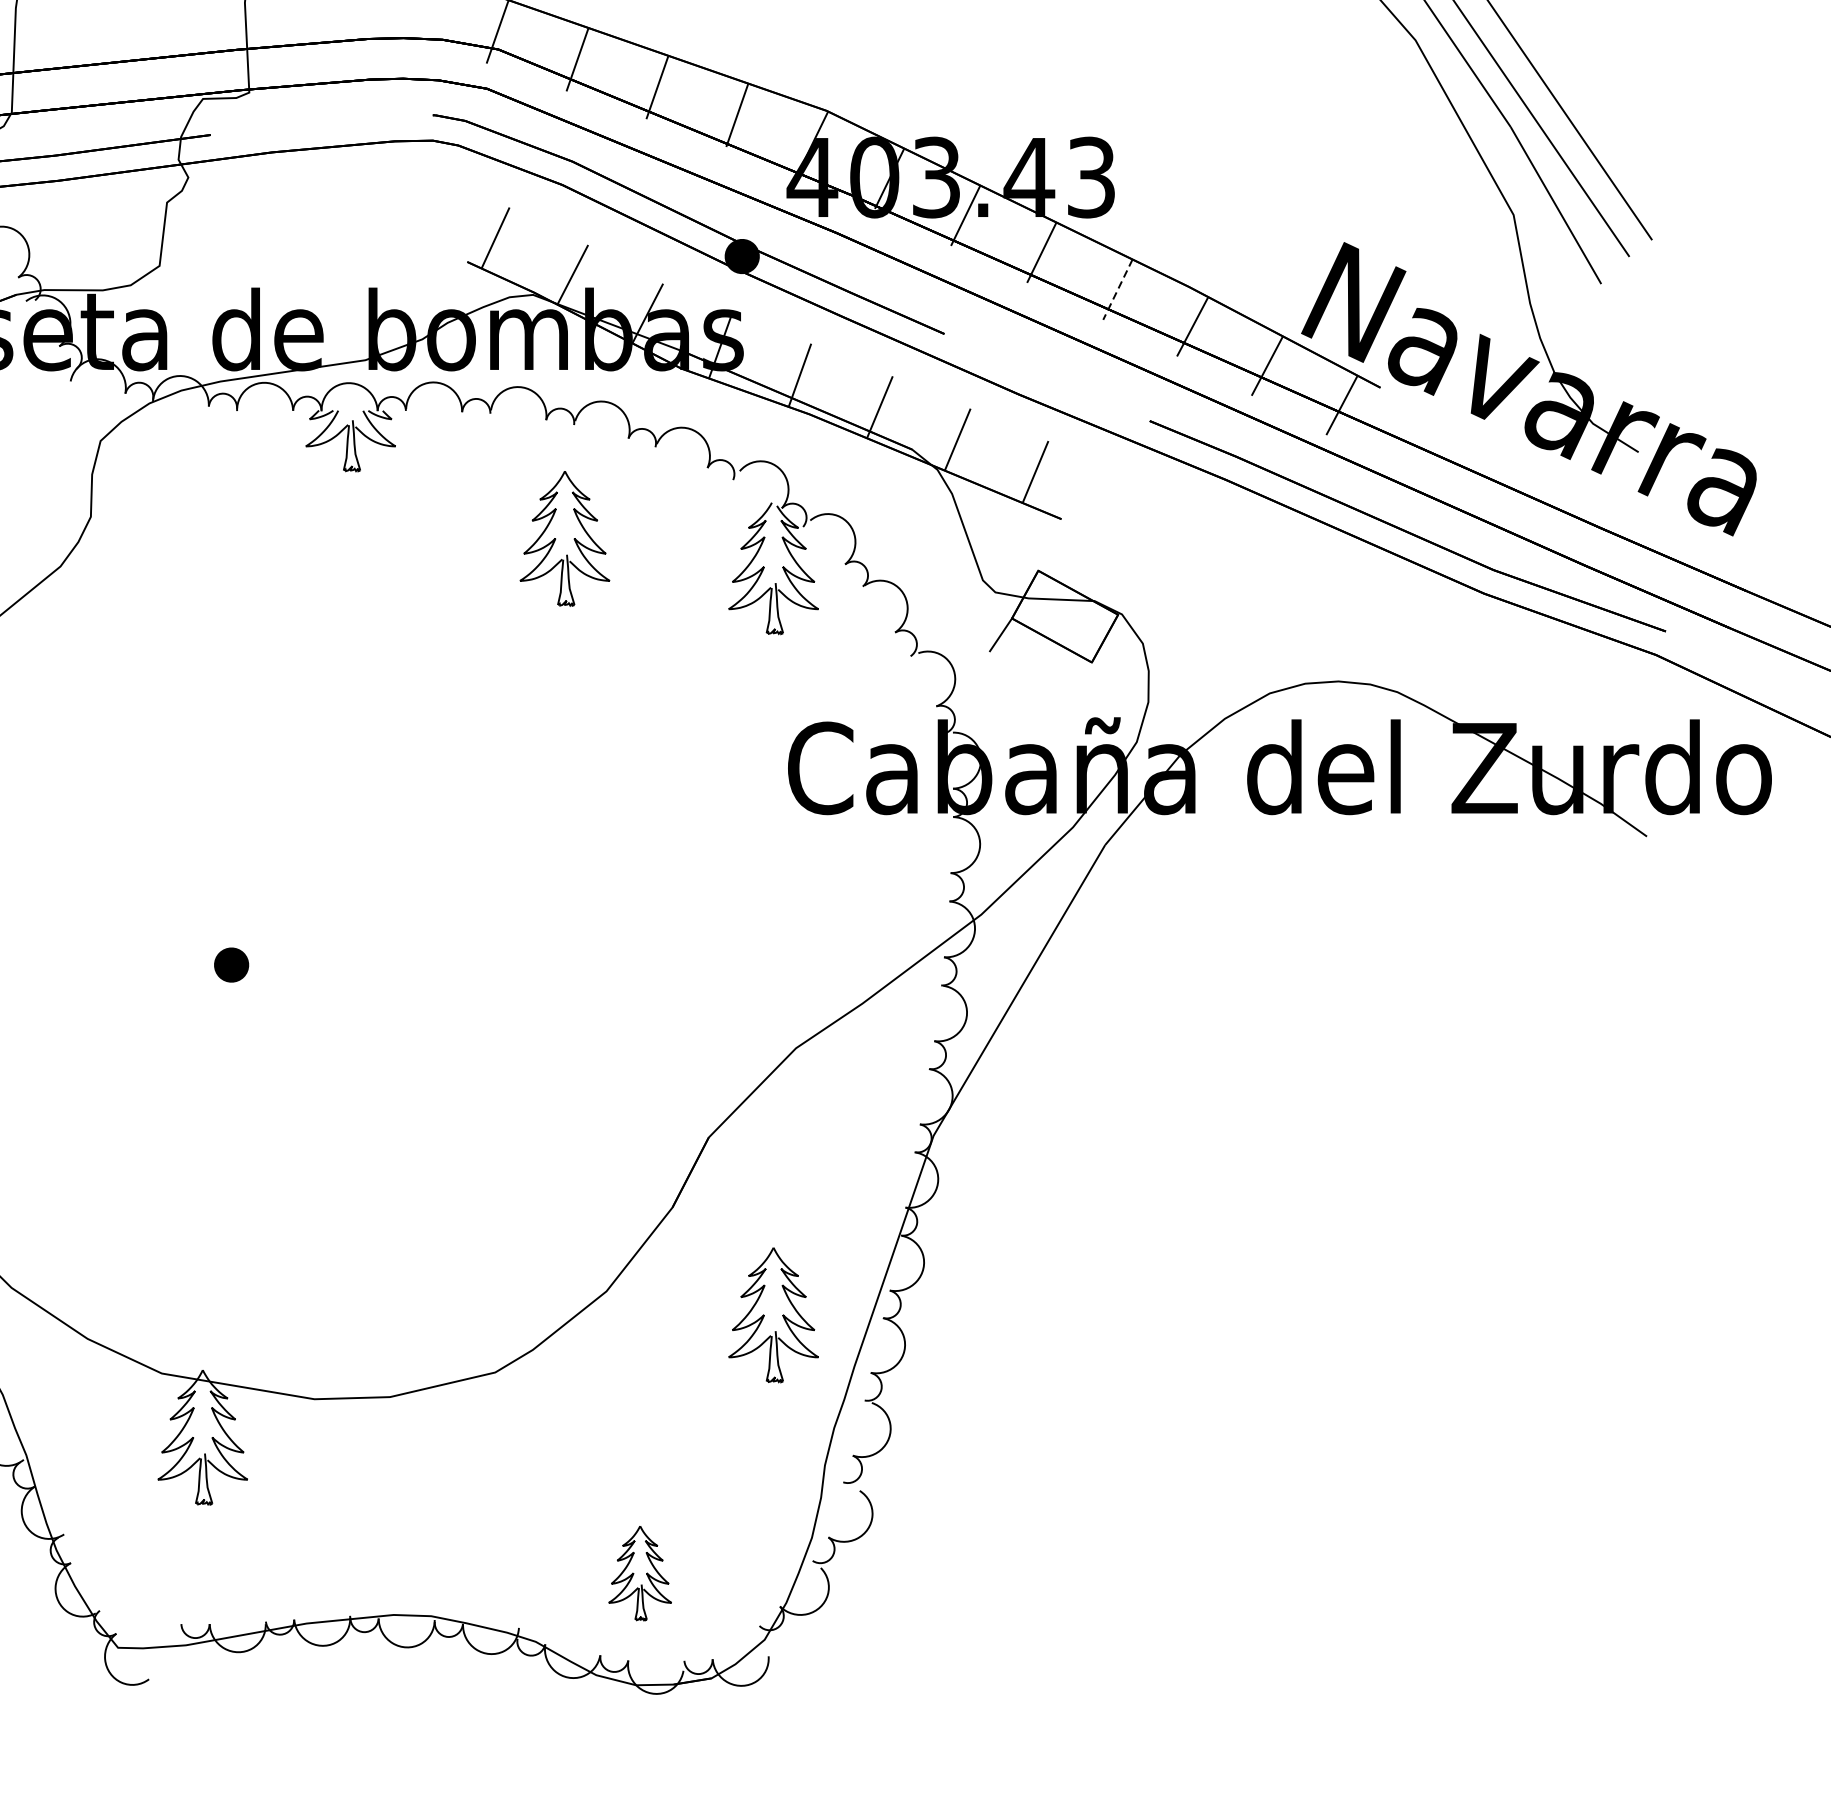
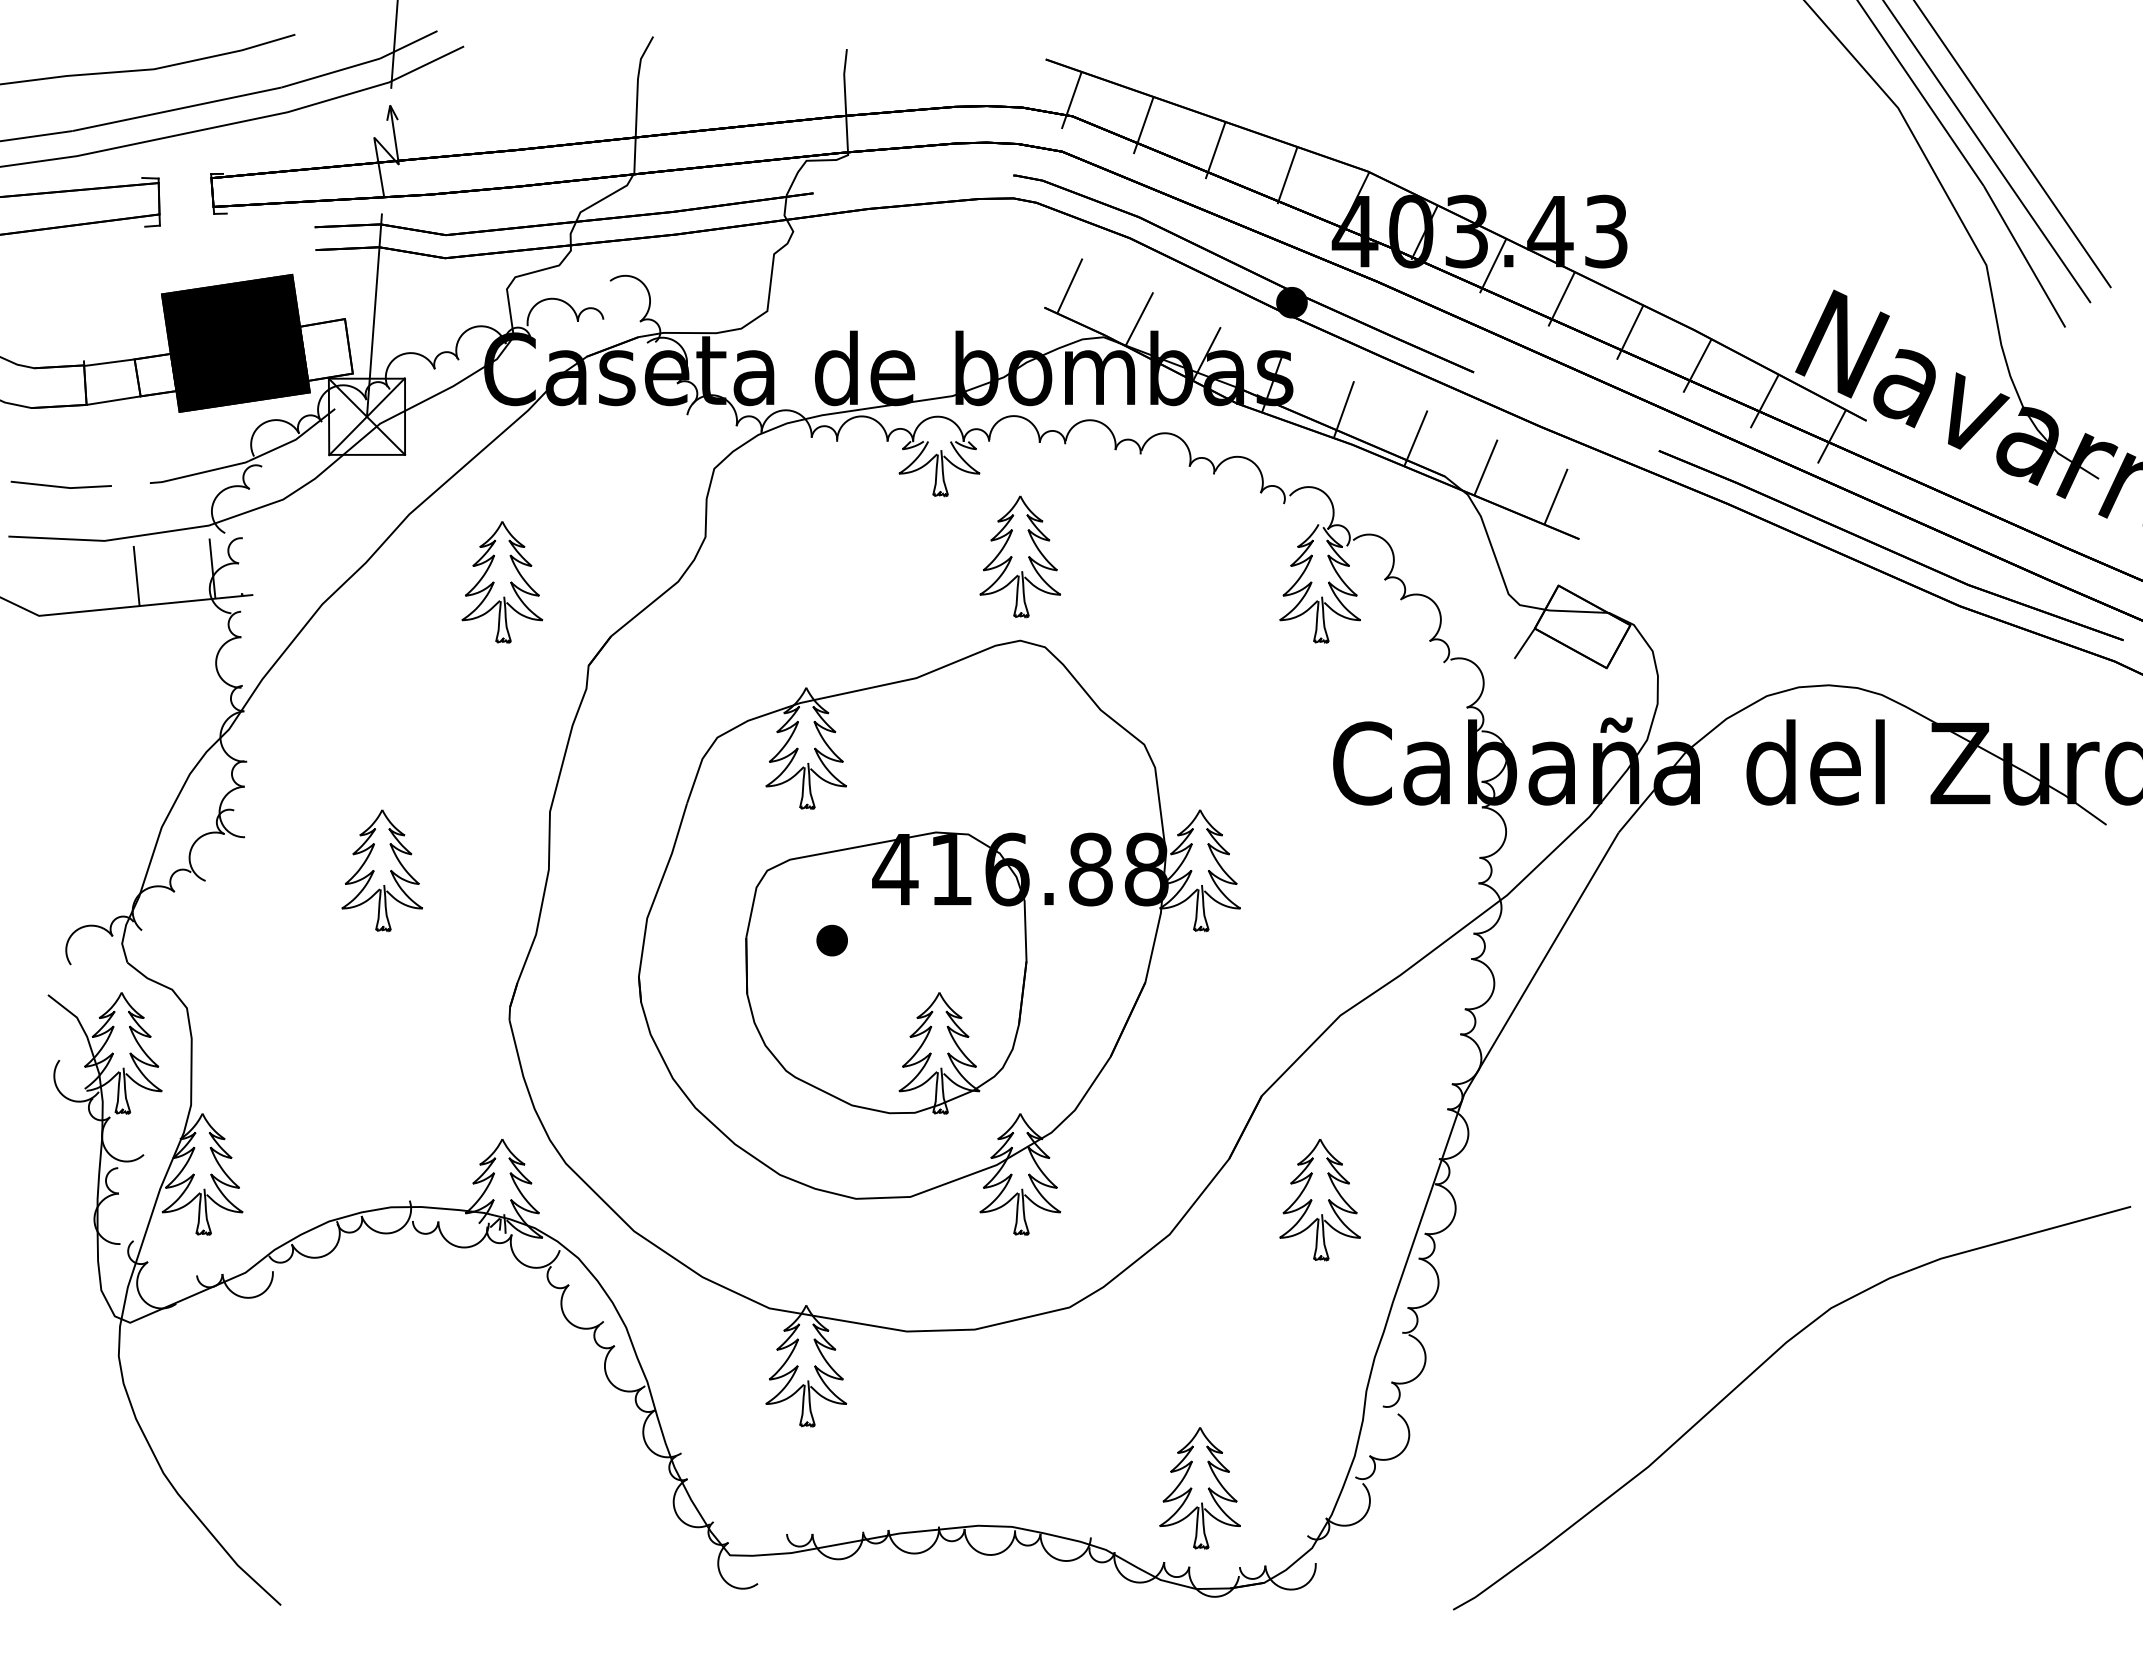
line: (1117, 290) -> (1629, 333), dashed -> solid
part: (565, 538) -> (1020, 556), moved
part: (350, 961) -> (939, 937), added
part: (772, 1314) -> (1319, 1199), moved
curve: (1261, 1440) -> (1759, 1368), added
part: (639, 1573) -> (1199, 1488), size x1.43

